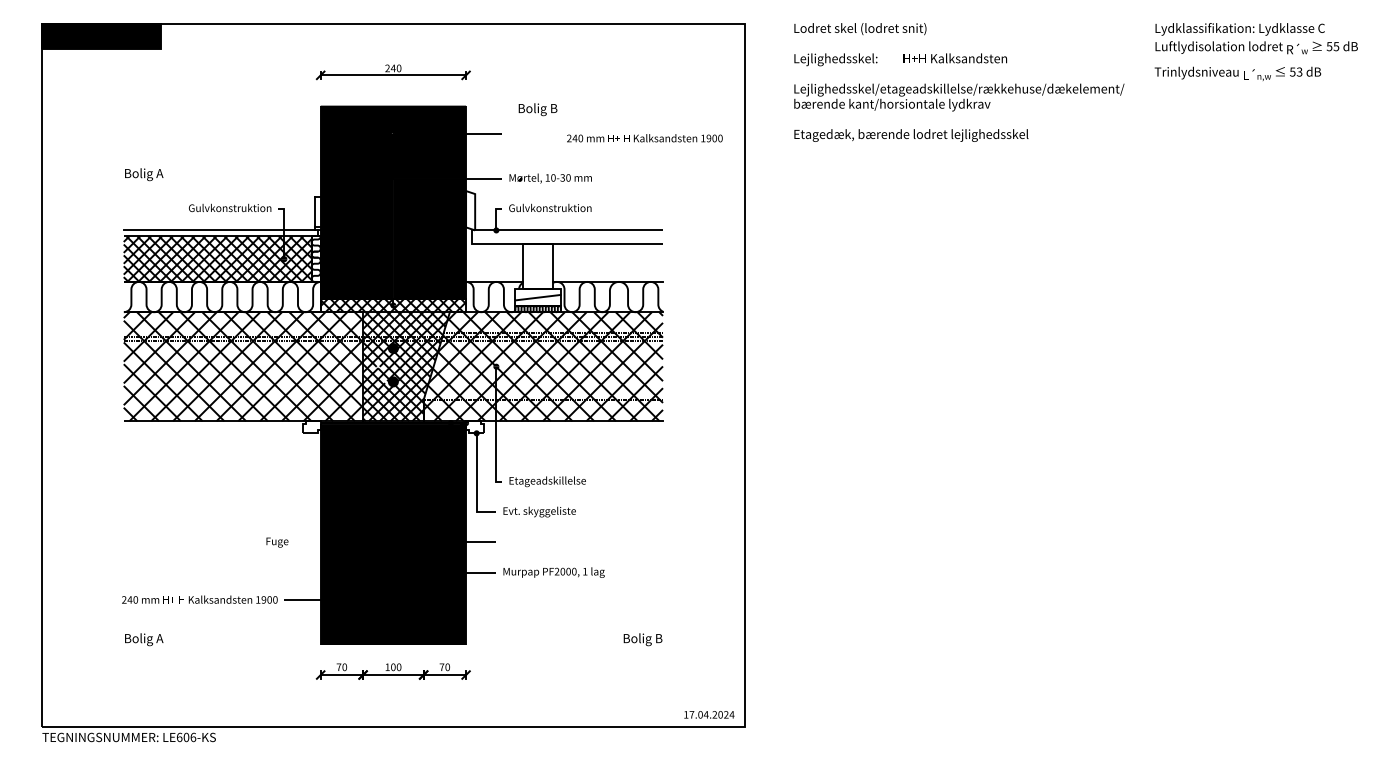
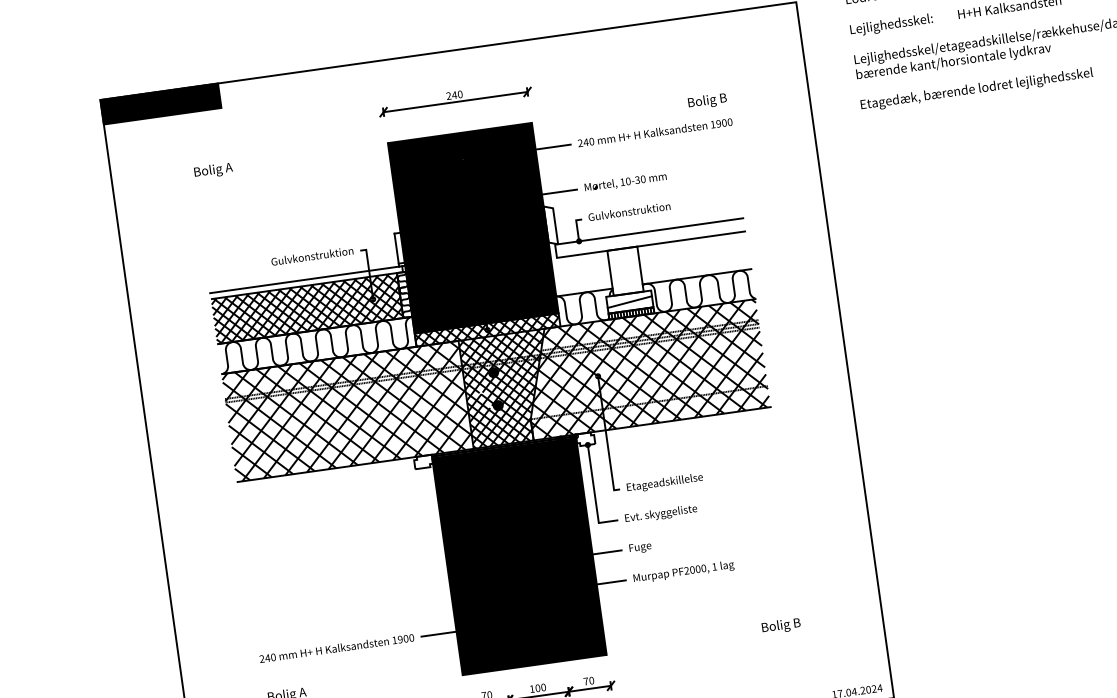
text: (537, 109) -> (707, 101), moved
text: (644, 138) -> (654, 132), moved
text: (144, 174) -> (213, 170), moved
text: (277, 542) -> (640, 547), moved

